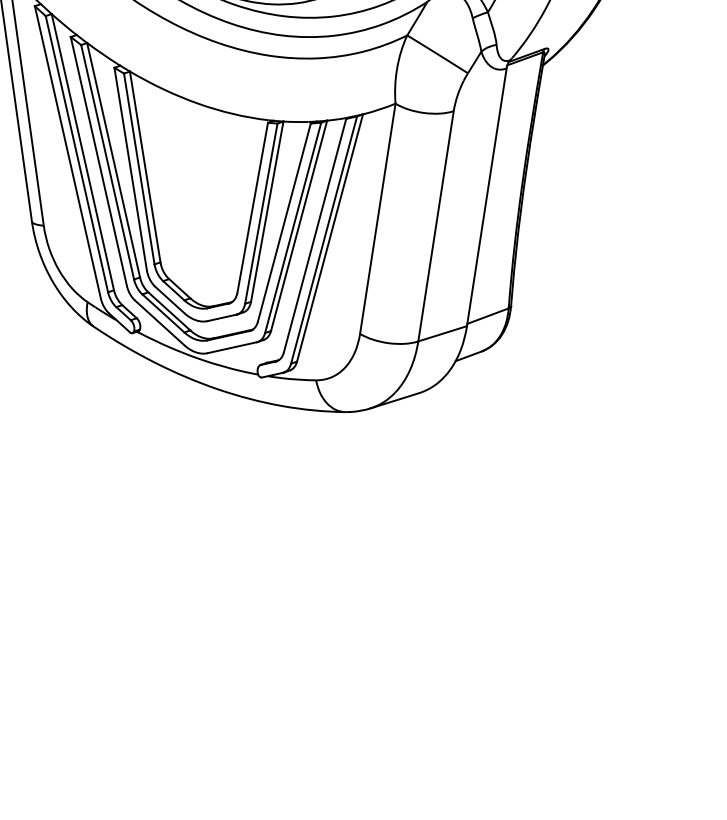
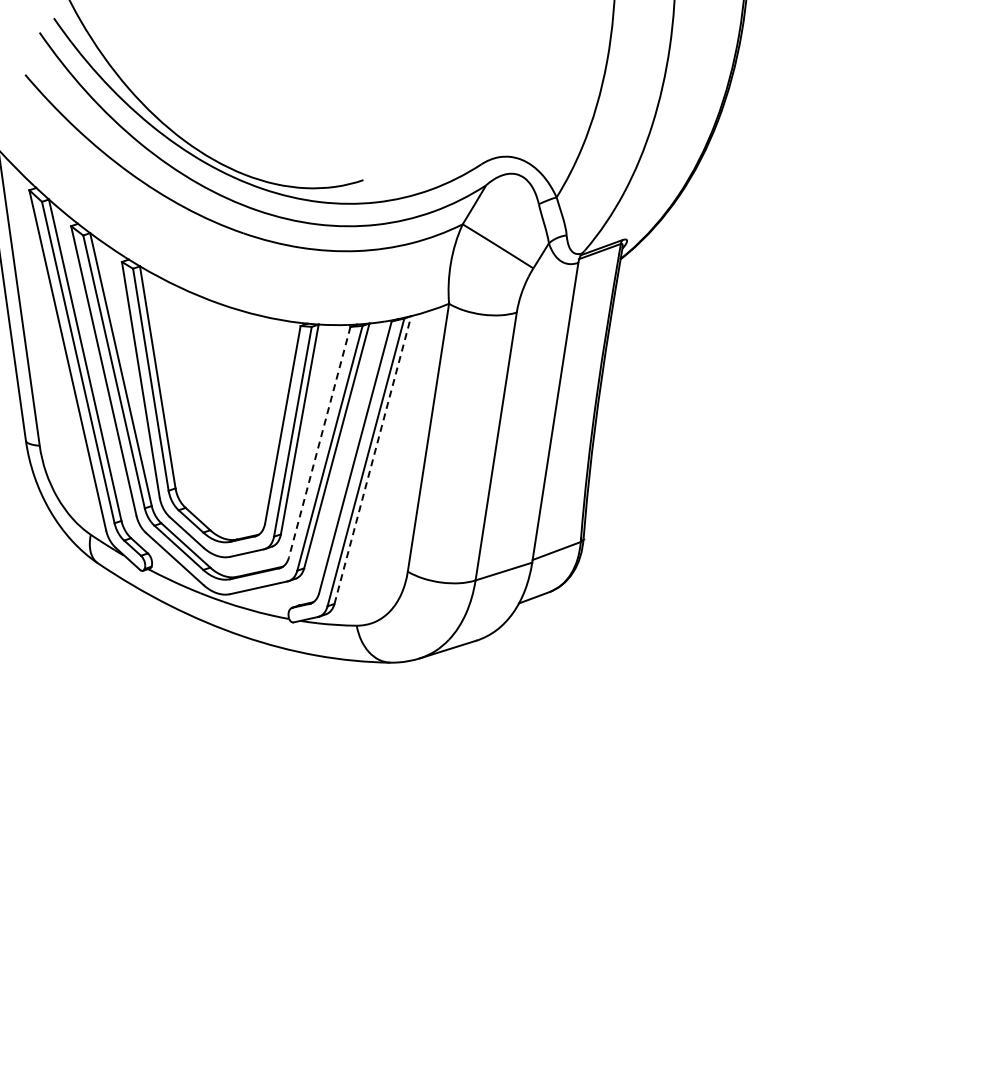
line: (284, 222) -> (319, 442), solid -> dashed
line: (329, 238) -> (372, 460), solid -> dashed

